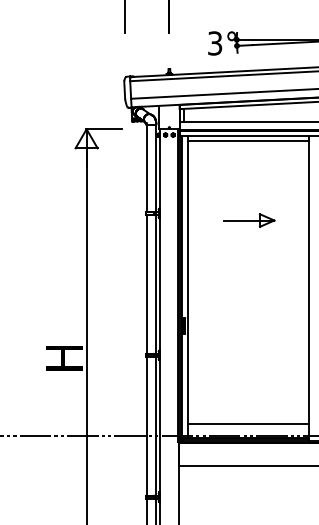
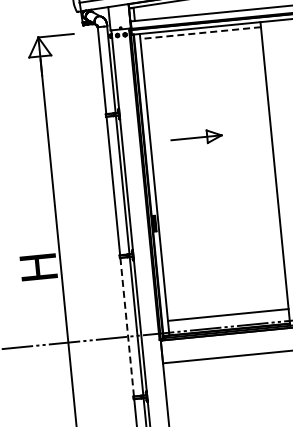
line: (248, 140) -> (200, 32), solid -> dashed
part: (249, 220) -> (196, 137), moved
line: (146, 426) -> (127, 327), solid -> dashed

